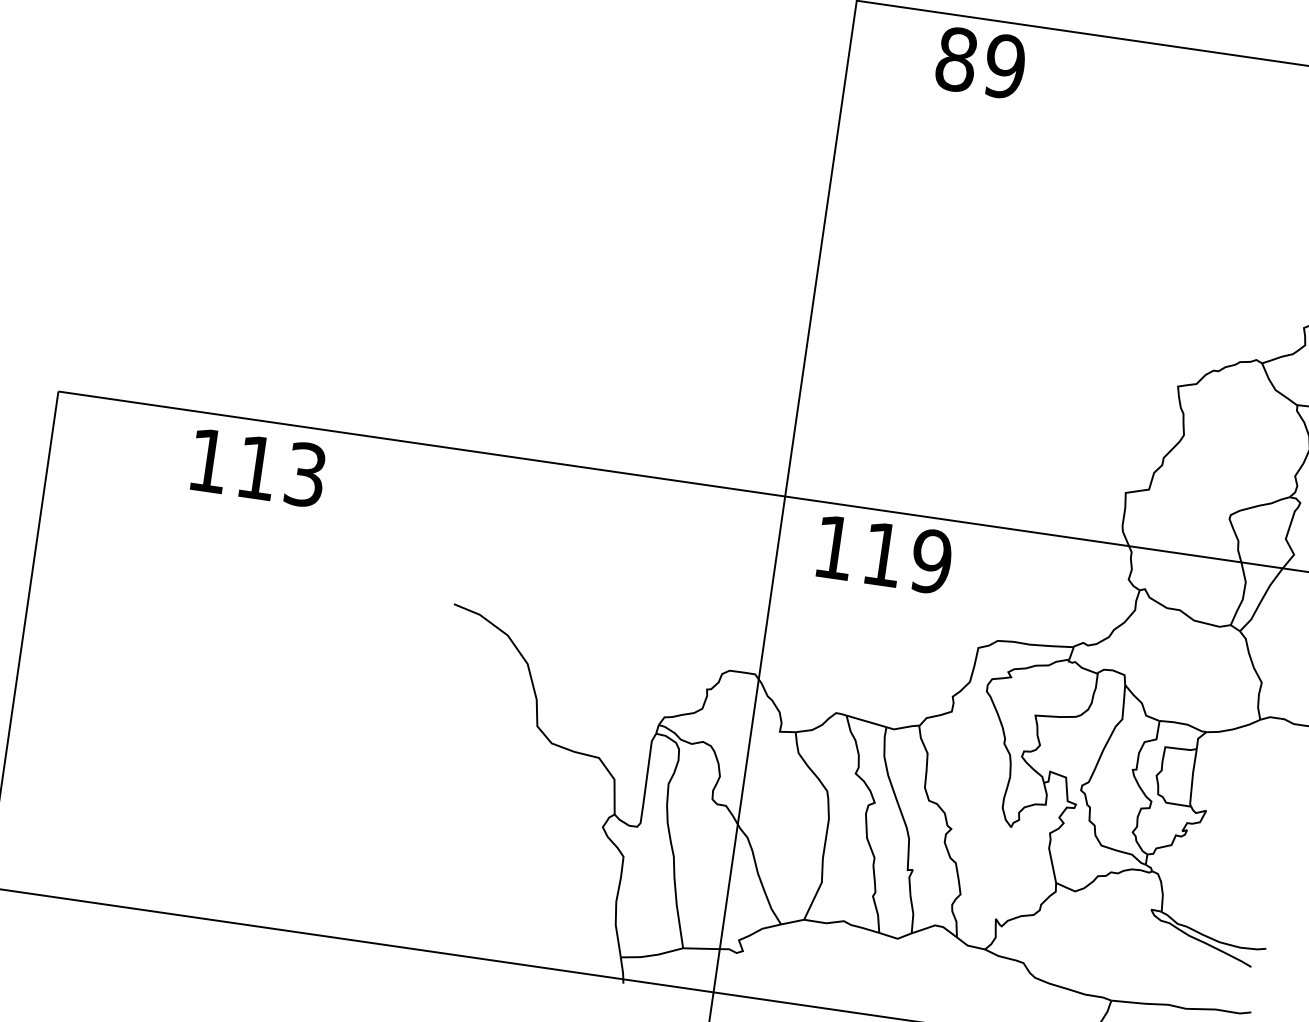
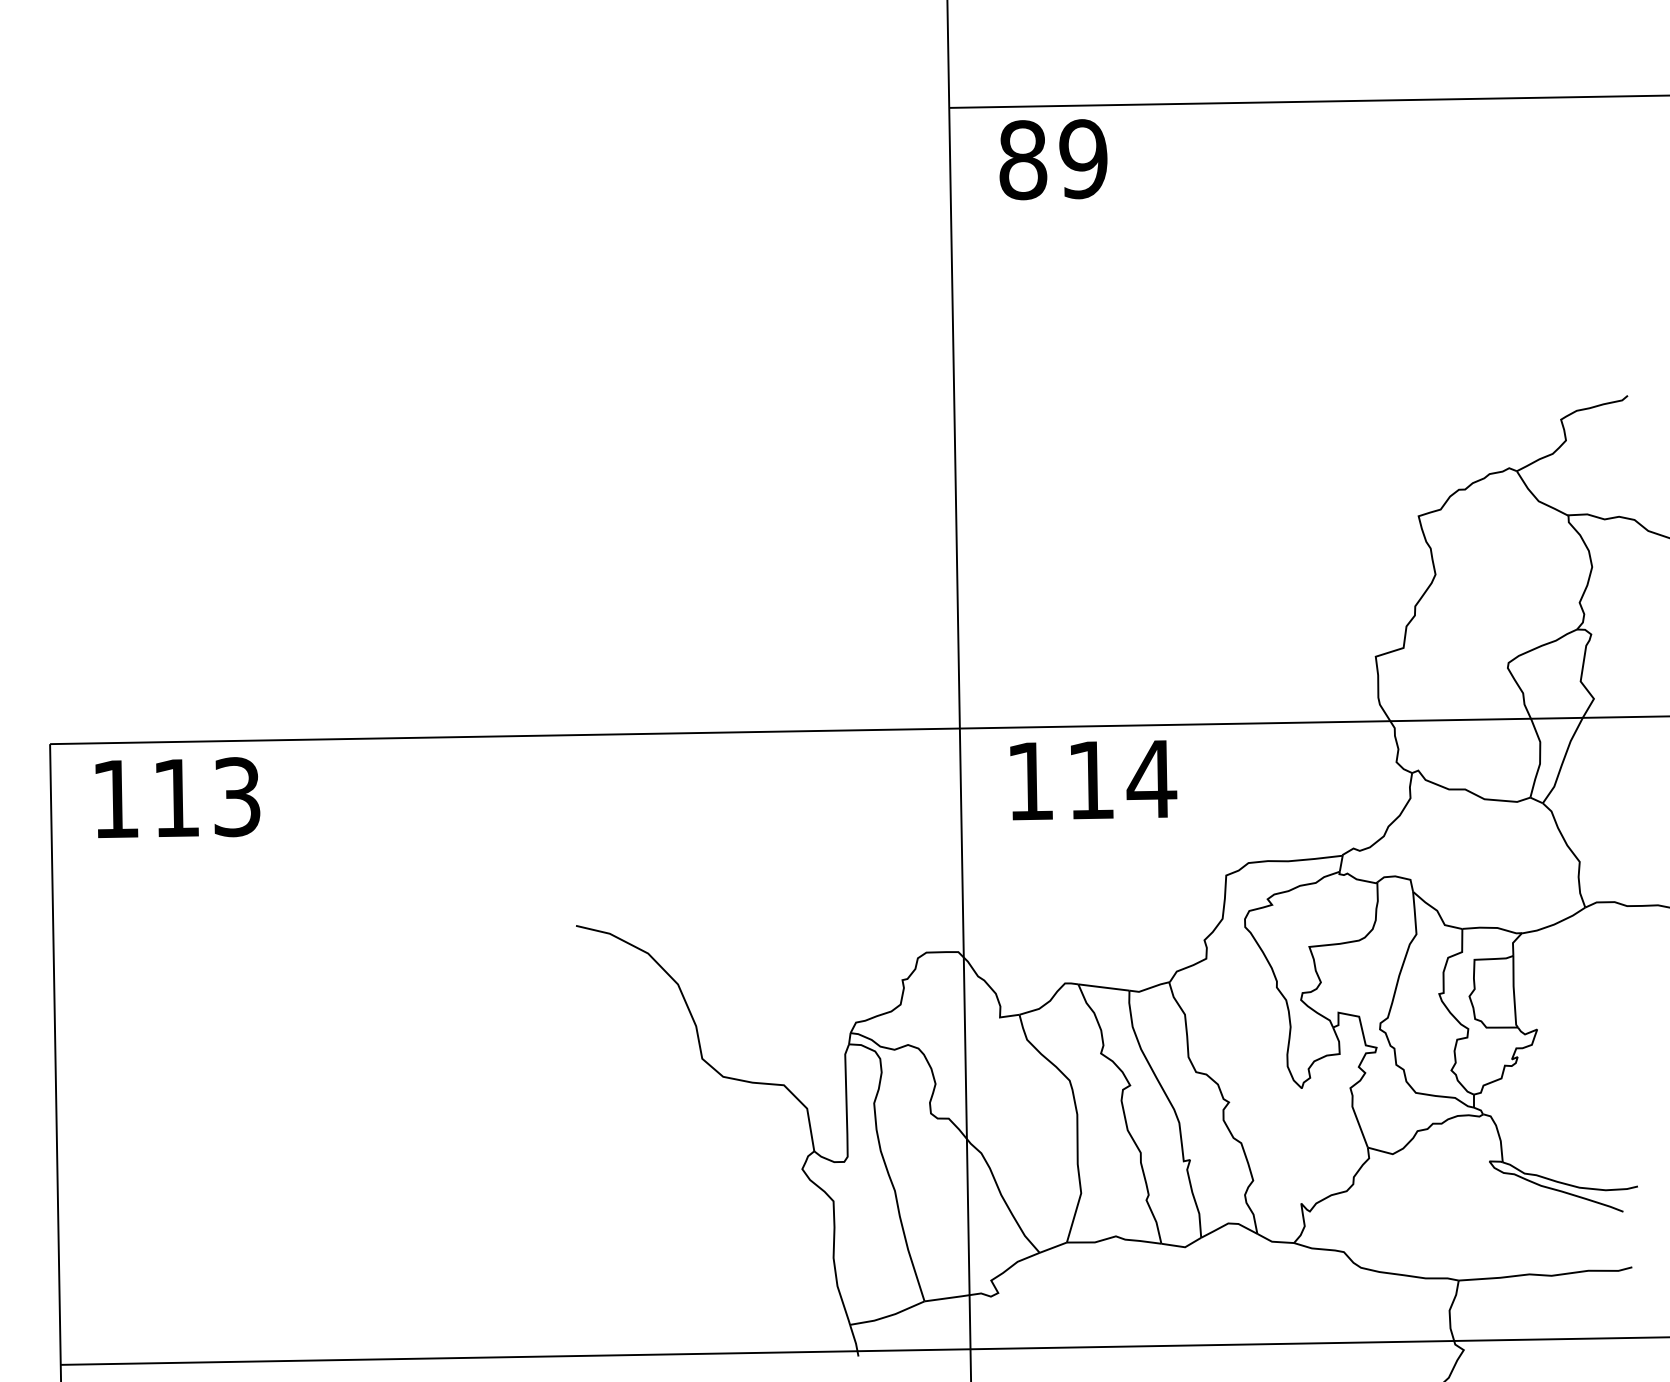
text: (980, 63) -> (1053, 159), moved
text: (258, 467) -> (177, 797), moved
text: (931, 561) -> (1151, 779), 119 -> 114

